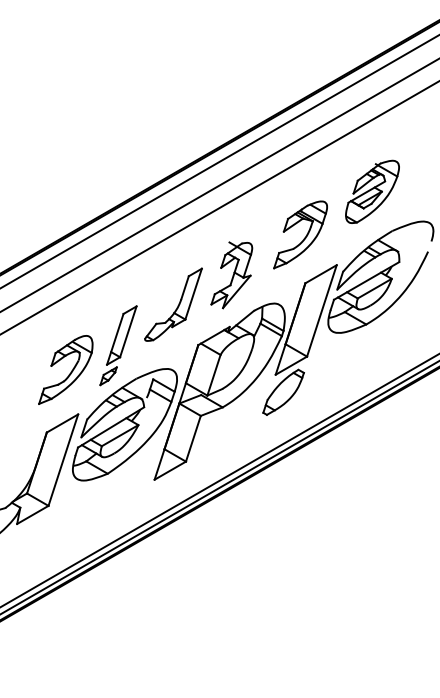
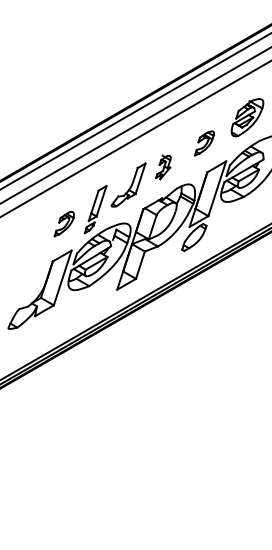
part: (300, 235) -> (204, 143), size x0.6
part: (231, 275) -> (163, 167), size x0.6
part: (66, 368) -> (64, 223), size x0.6

